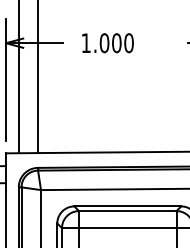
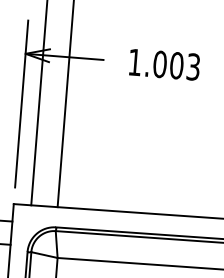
text: (128, 43) -> (192, 67), 1.000 -> 1.003

